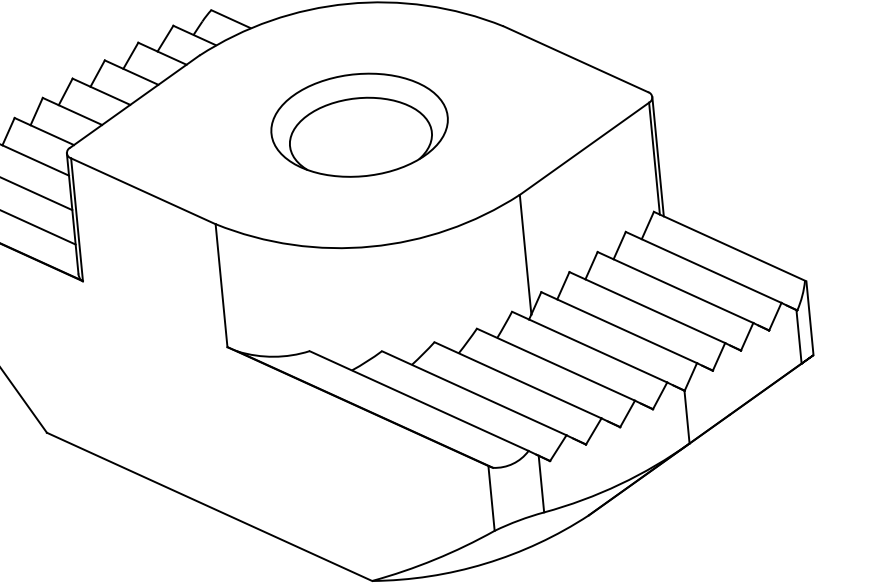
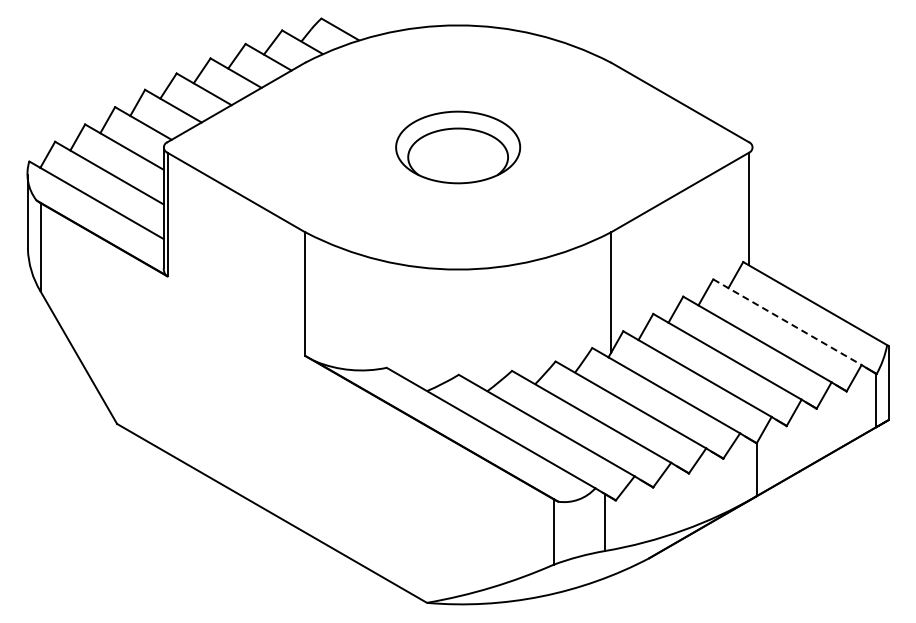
part: (358, 125) -> (457, 147), size x0.7
line: (657, 156) -> (752, 207), removed
line: (703, 267) -> (787, 322), solid -> dashed

